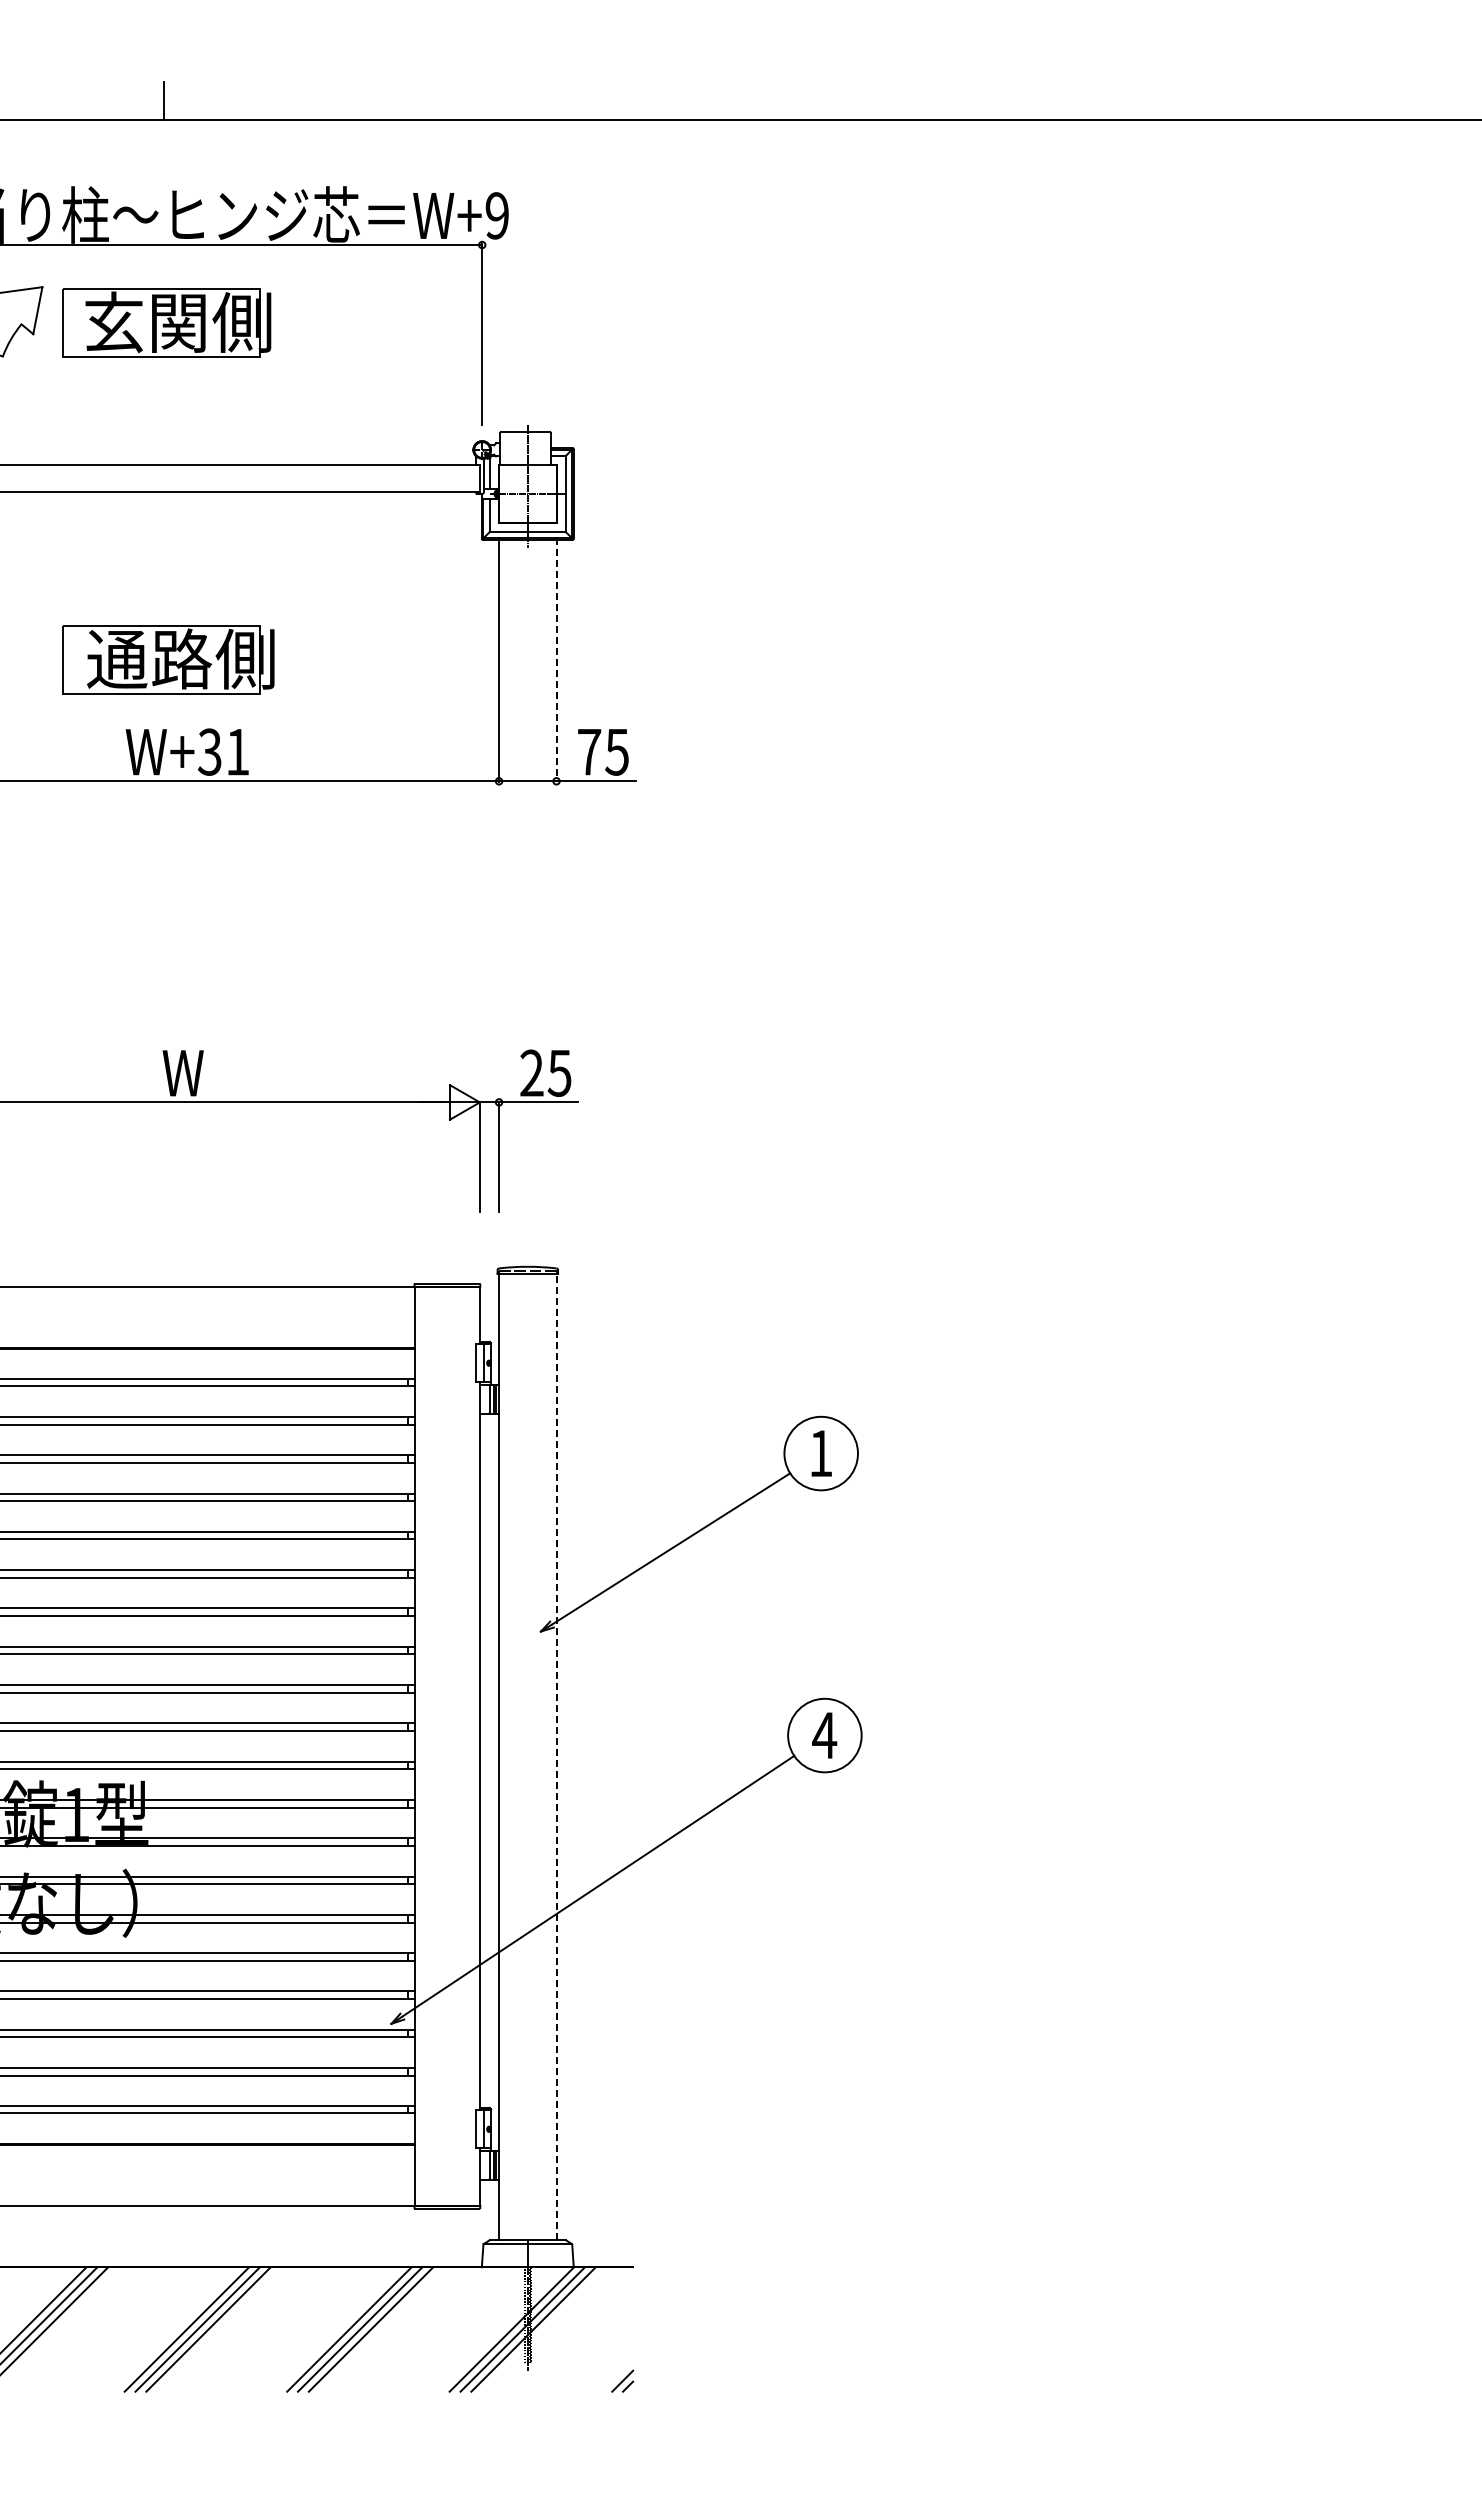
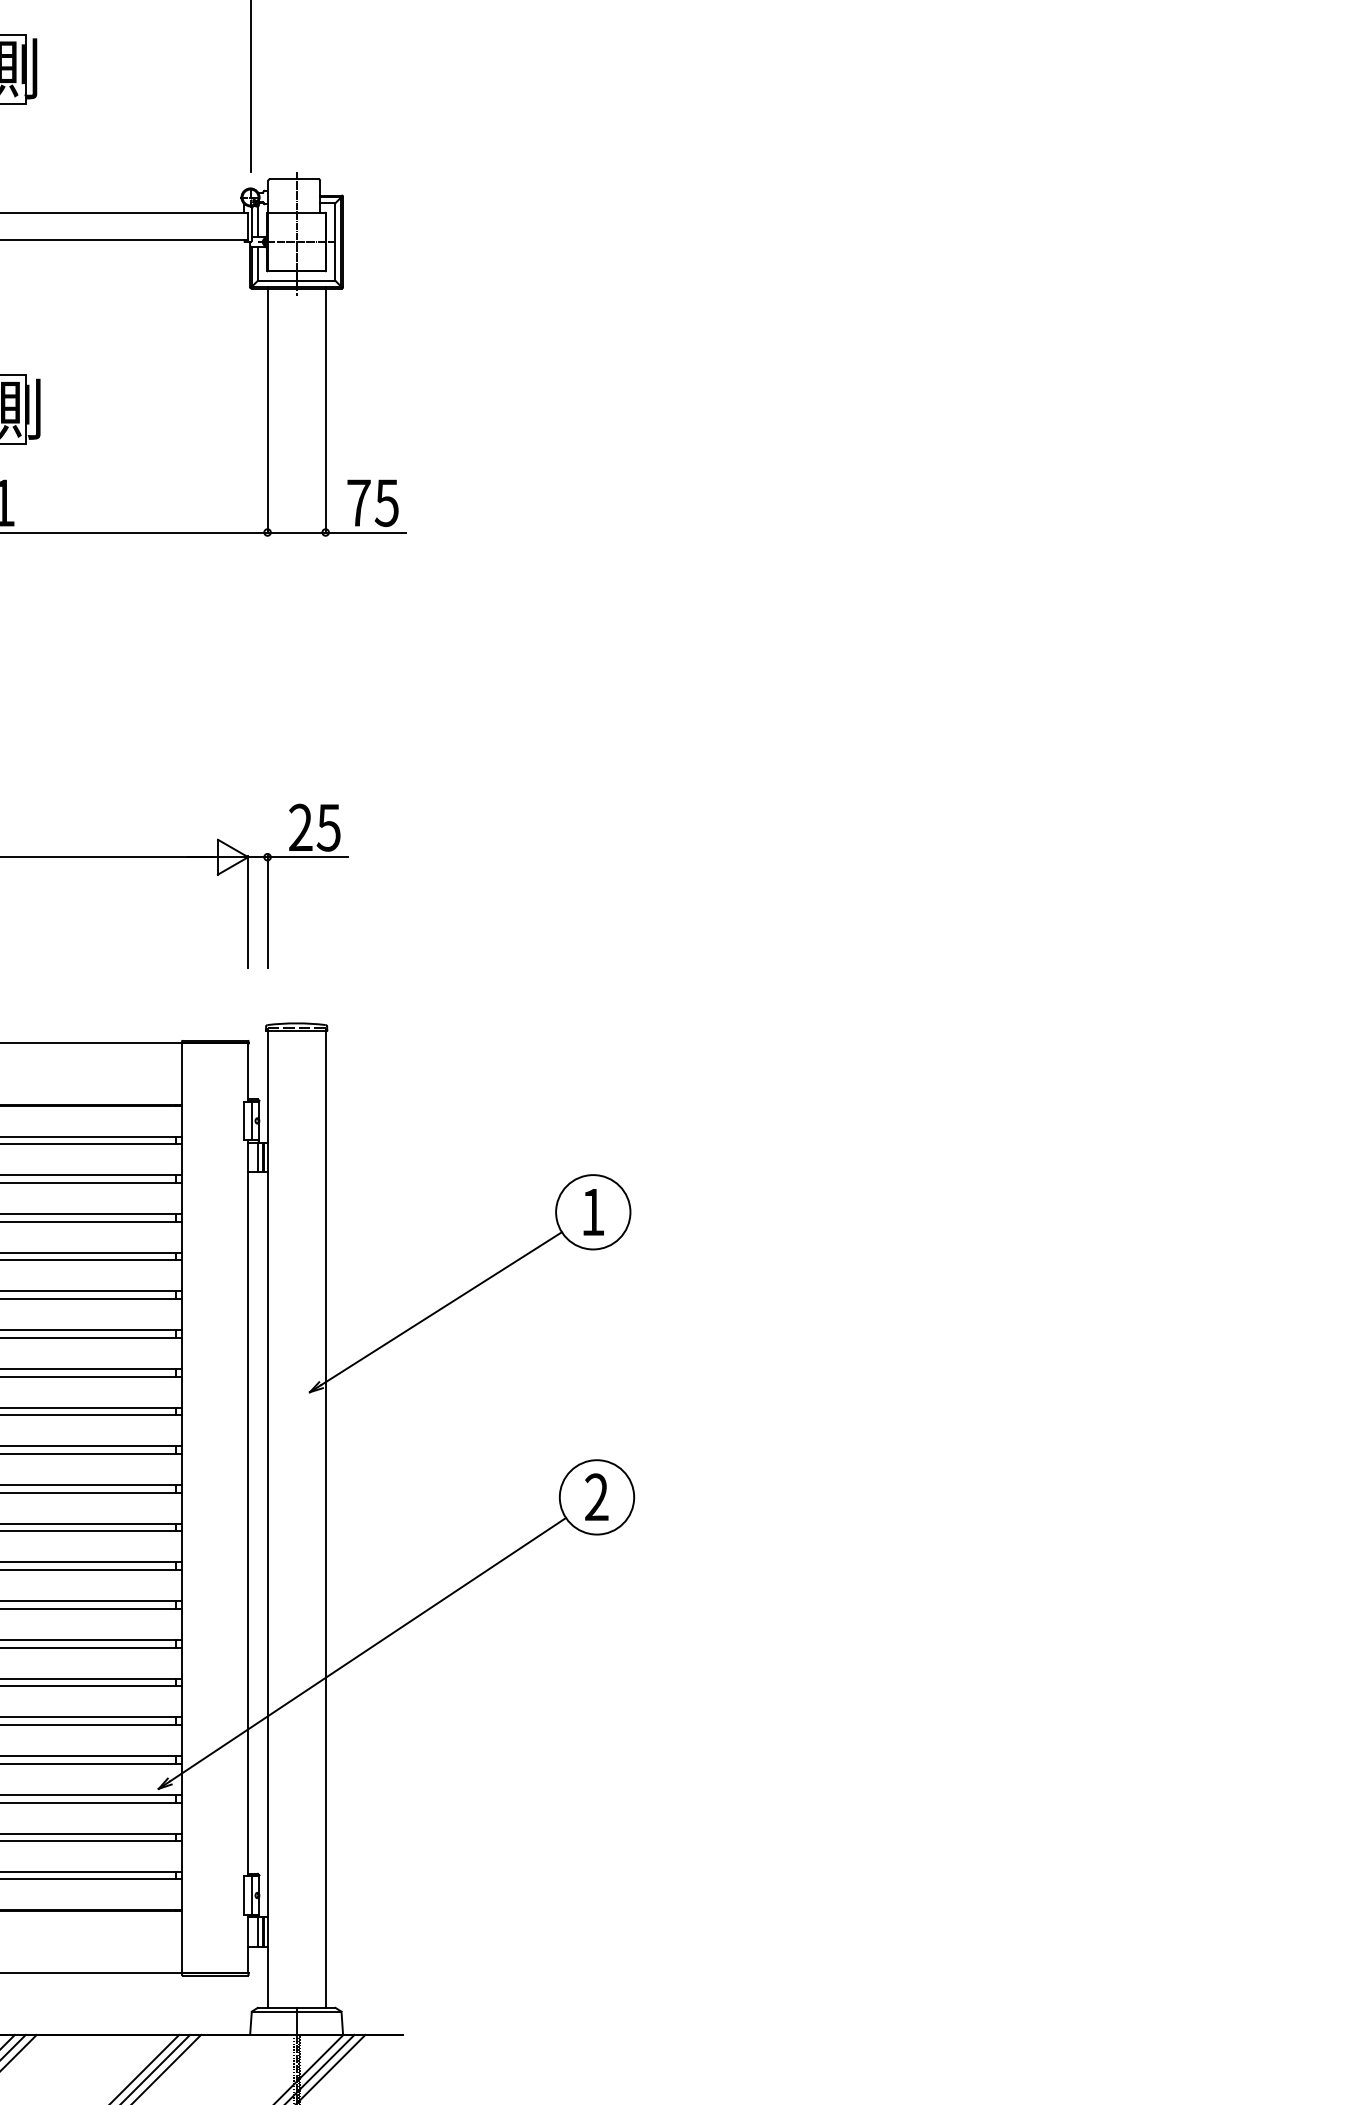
line: (556, 660) -> (325, 410), dashed -> solid
text: (824, 1734) -> (596, 1496), 4 -> 2
line: (556, 1756) -> (325, 1518), dashed -> solid

